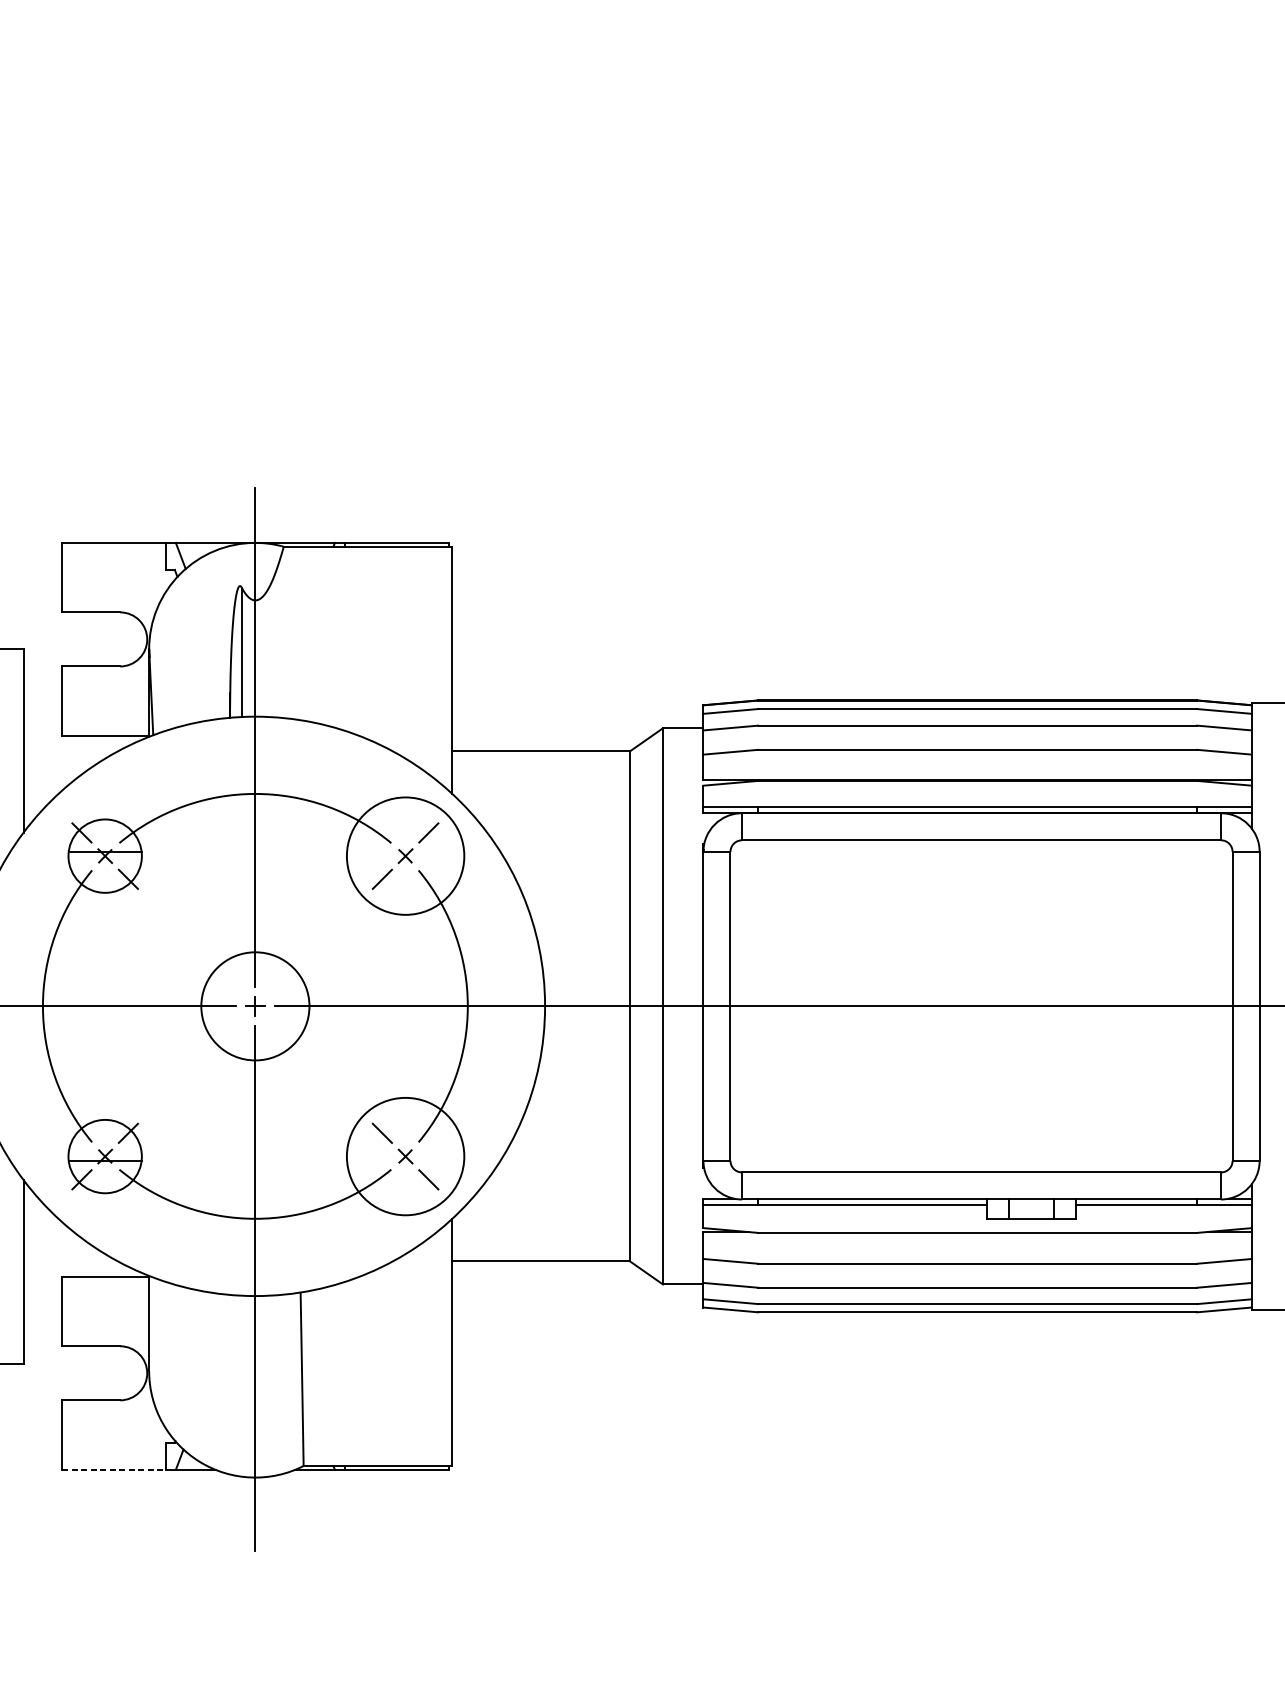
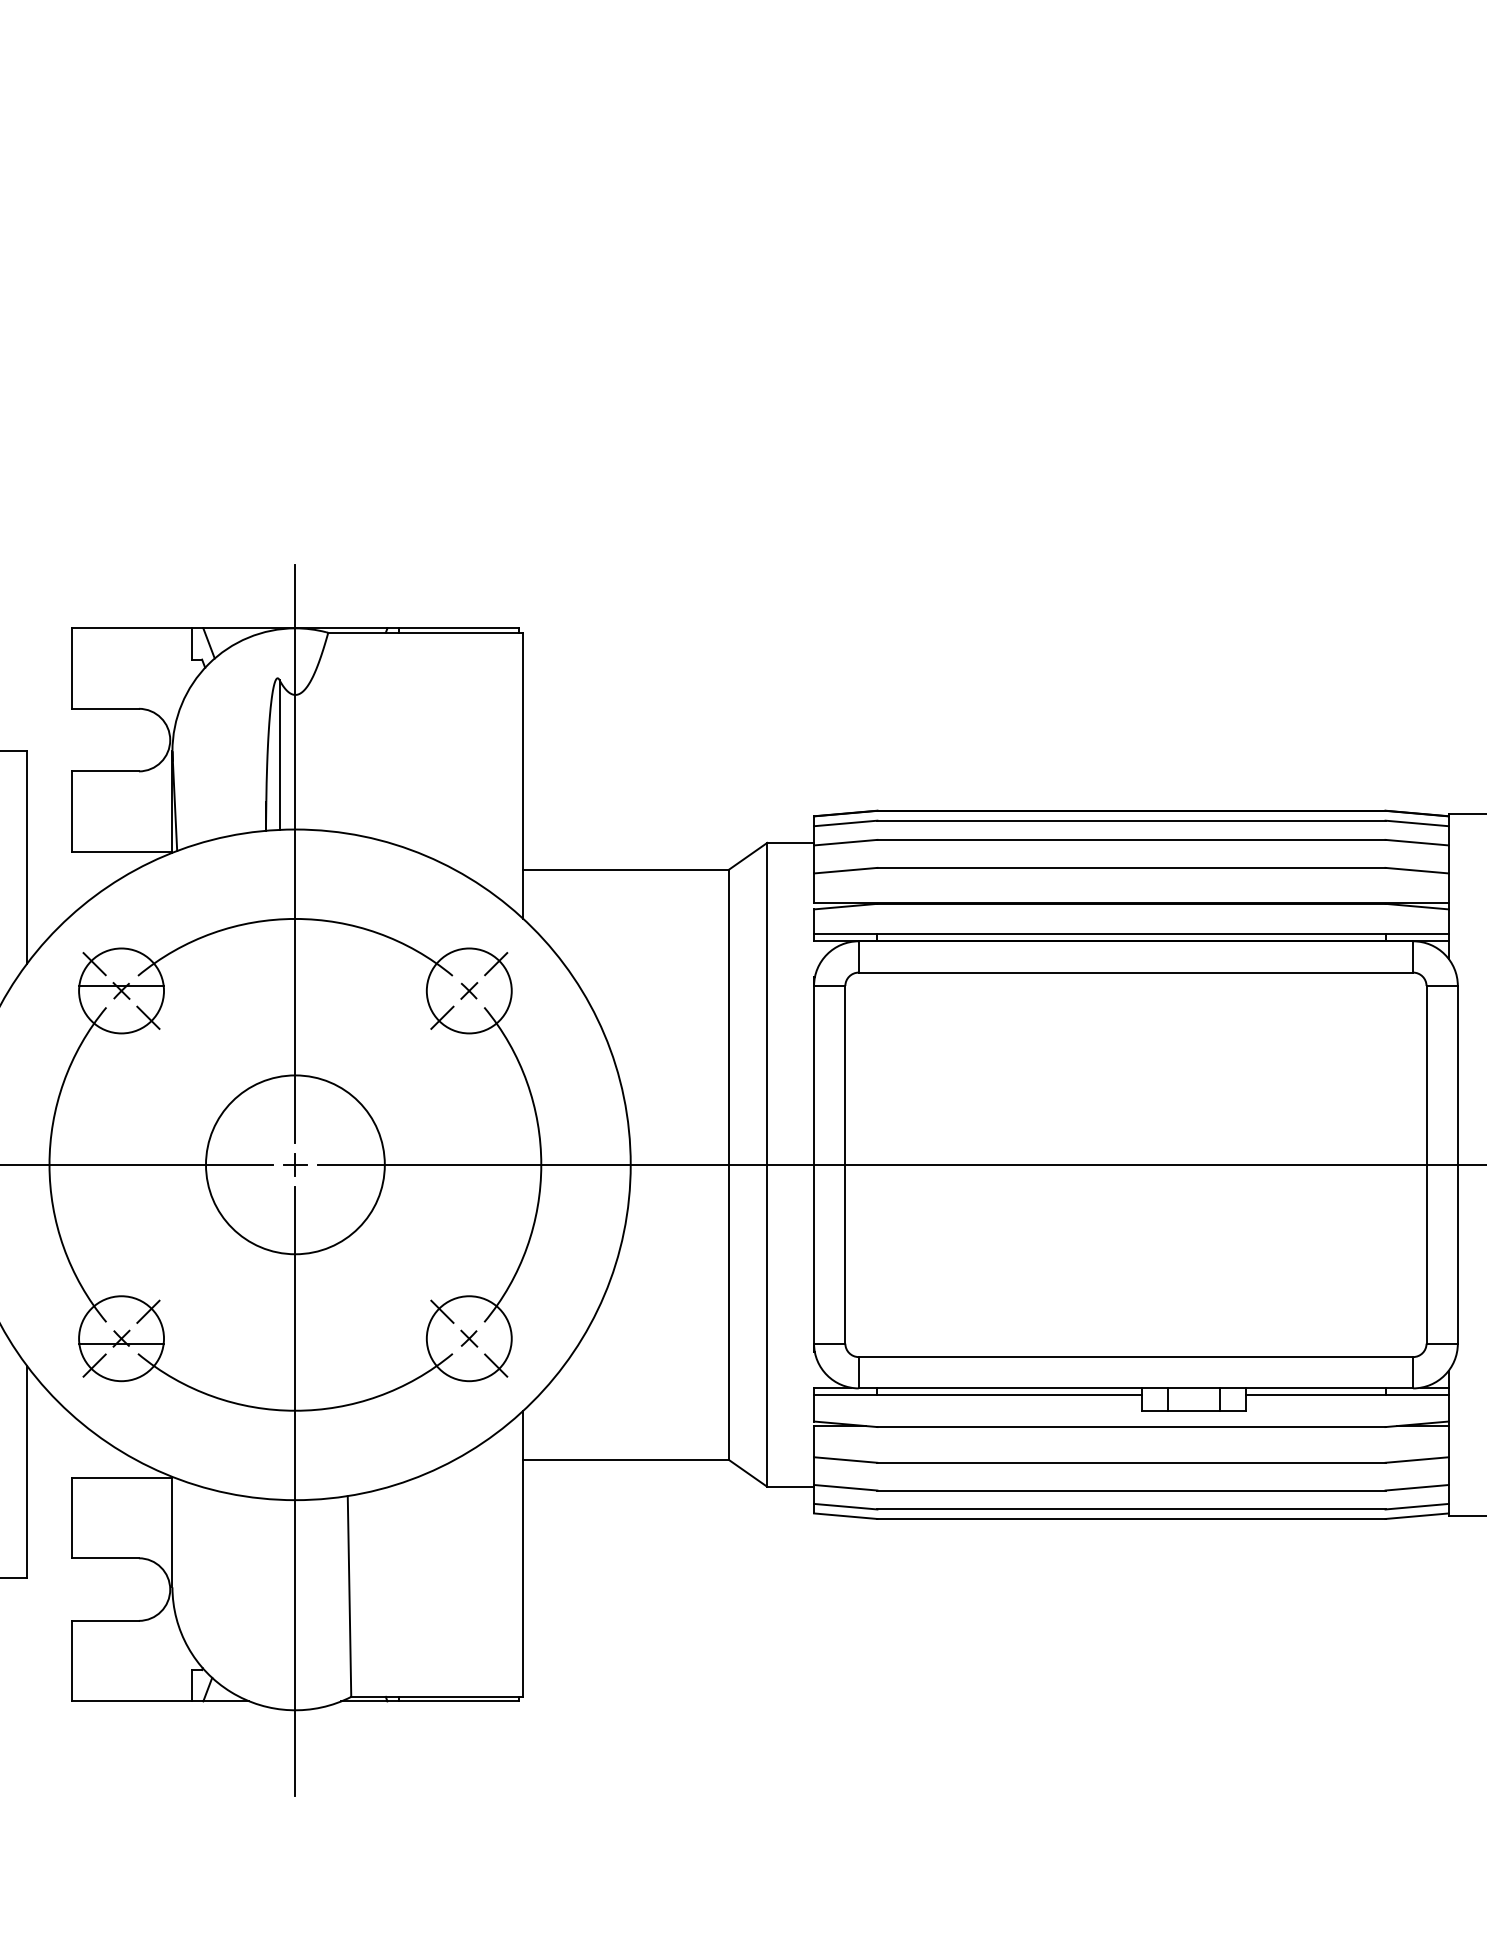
circle: (404, 855) -> (468, 990), size x0.62
circle: (255, 1006) -> (295, 1164), size x1.43
circle: (404, 1156) -> (468, 1338), size x0.62
line: (113, 1469) -> (131, 1701), dashed -> solid

